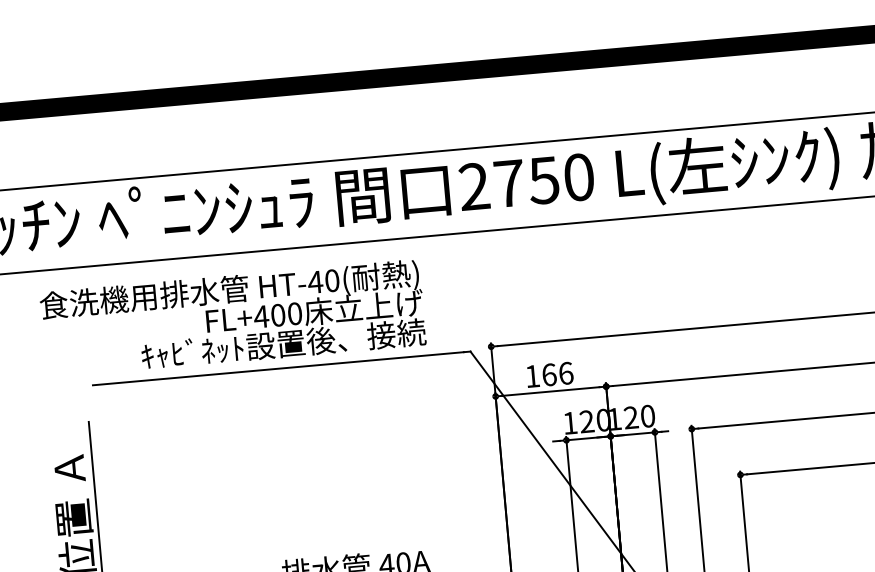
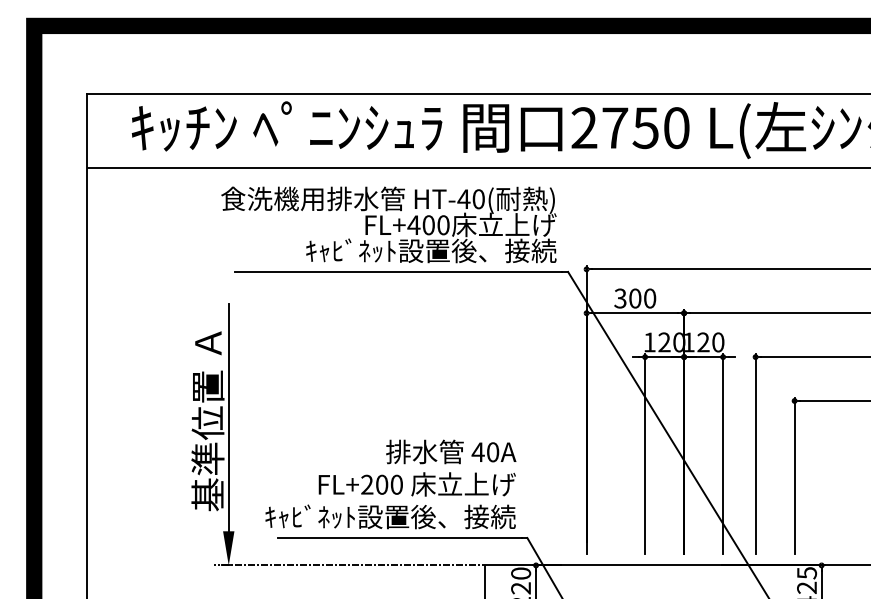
text: (232, 318) -> (388, 224), moved
text: (549, 374) -> (635, 298), 166 -> 300

